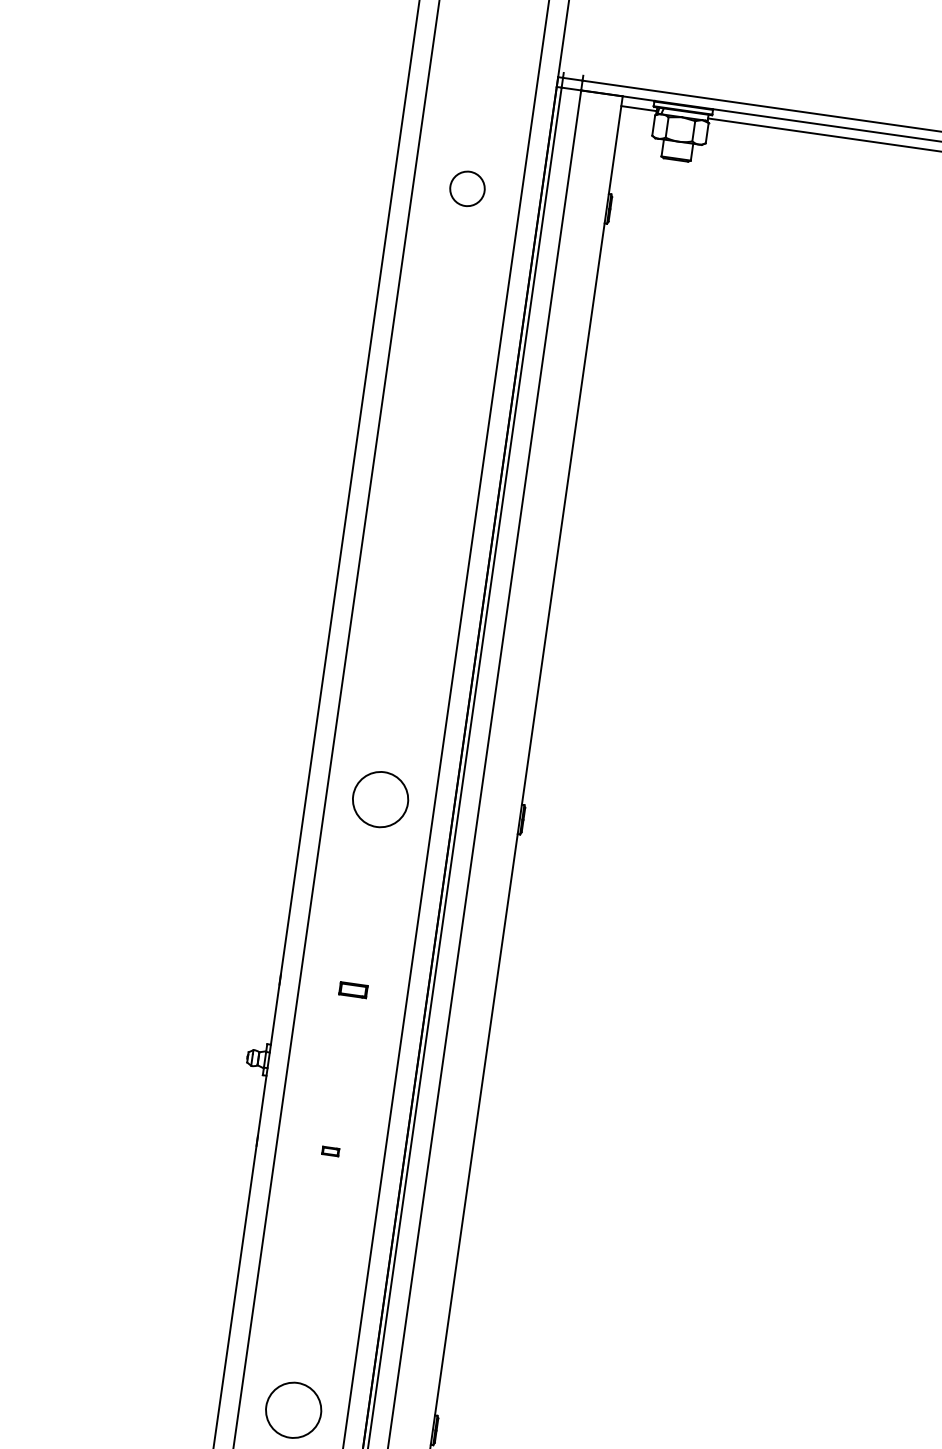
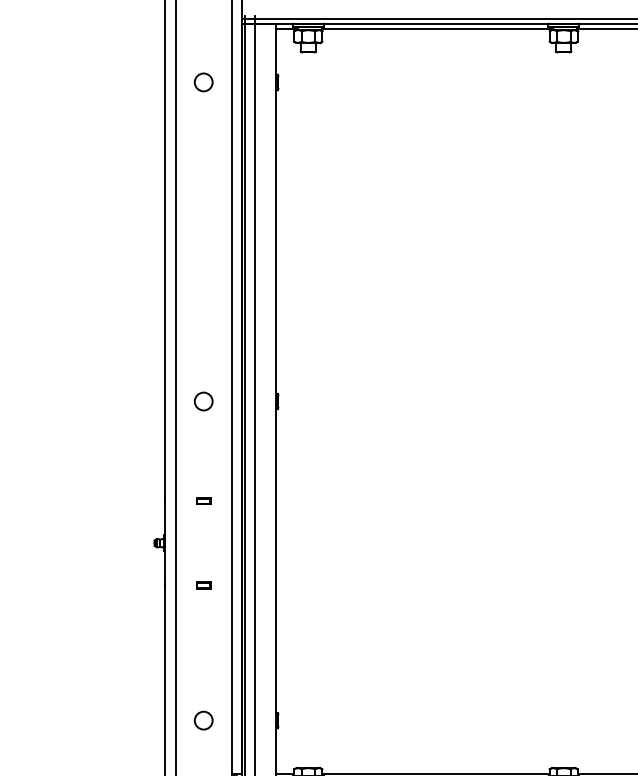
circle: (380, 799) -> (203, 401), size x0.62
part: (330, 1151) -> (203, 585), size x1.67
circle: (293, 1409) -> (203, 720), size x0.62

